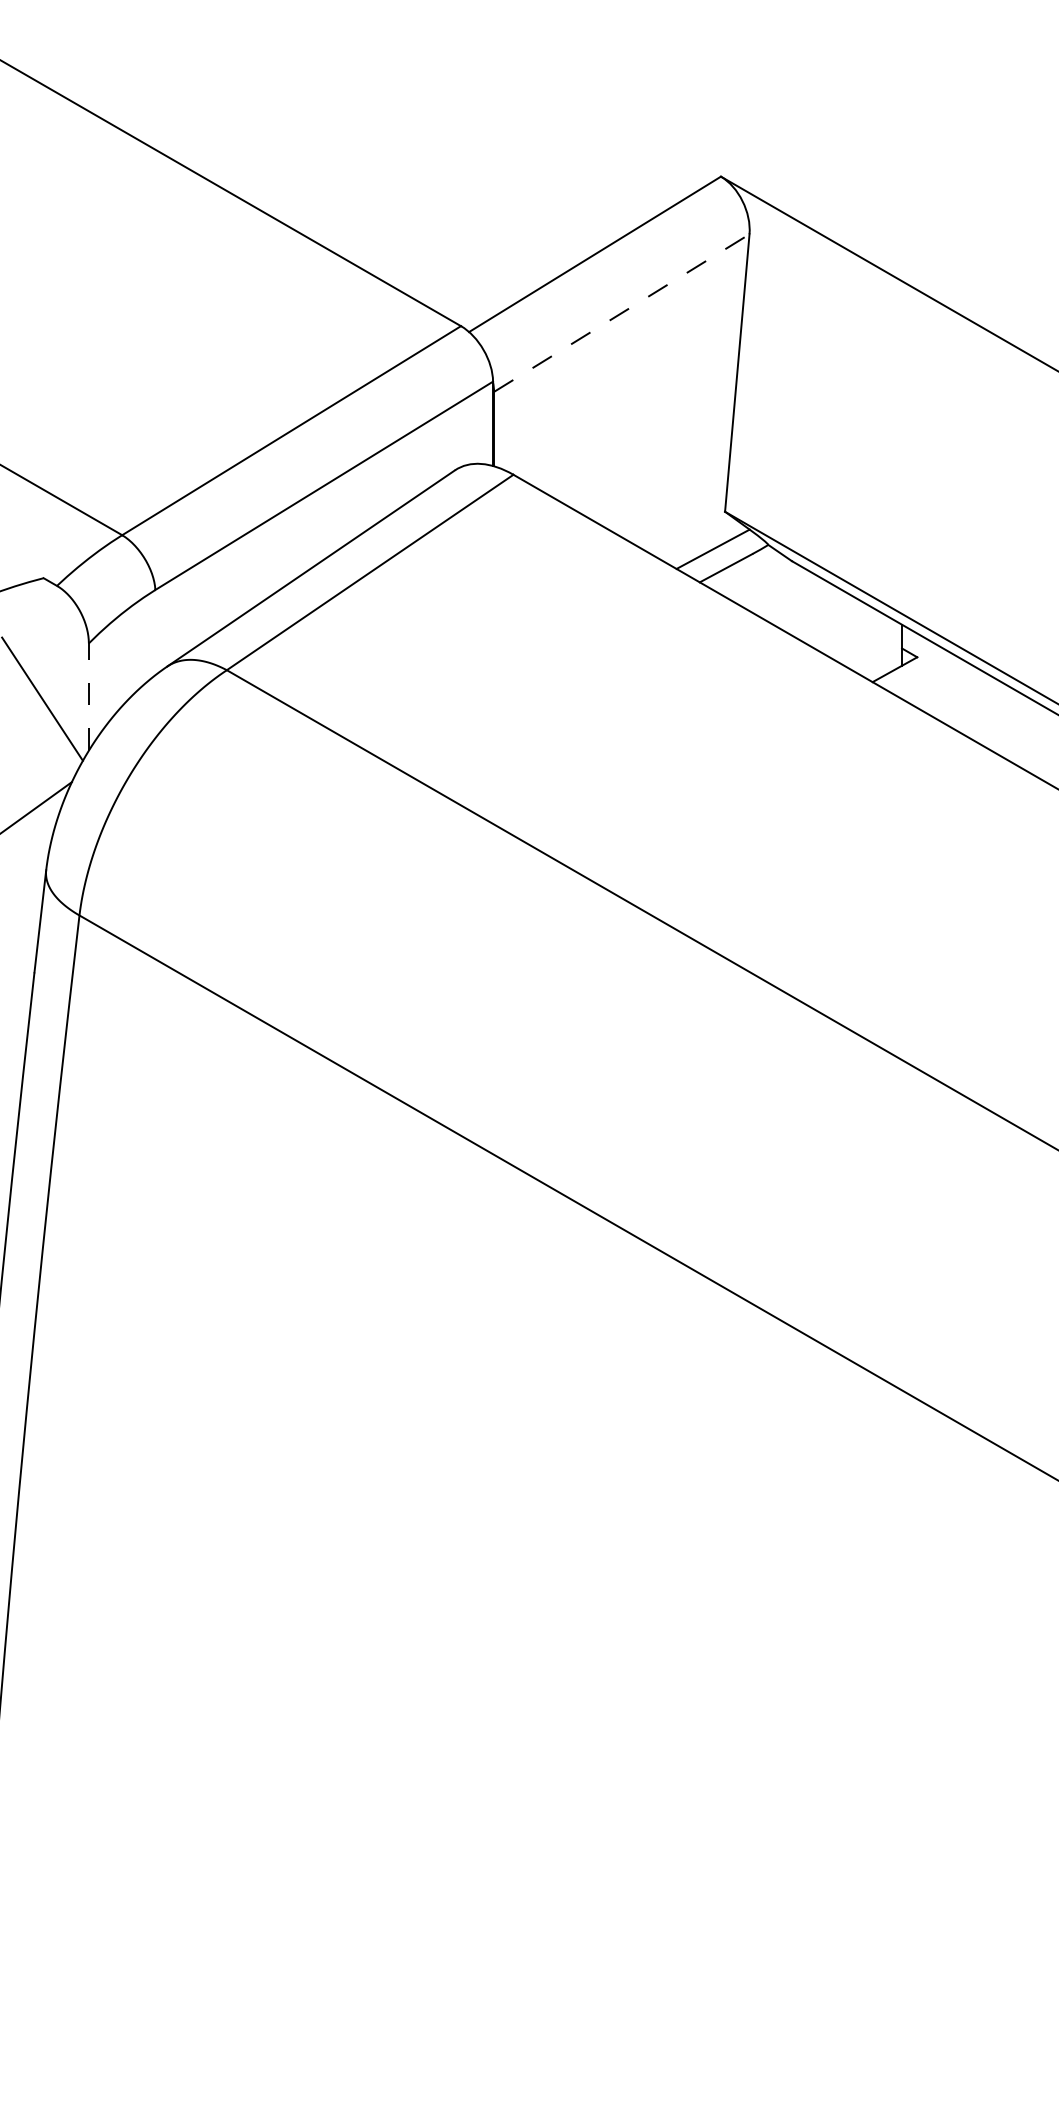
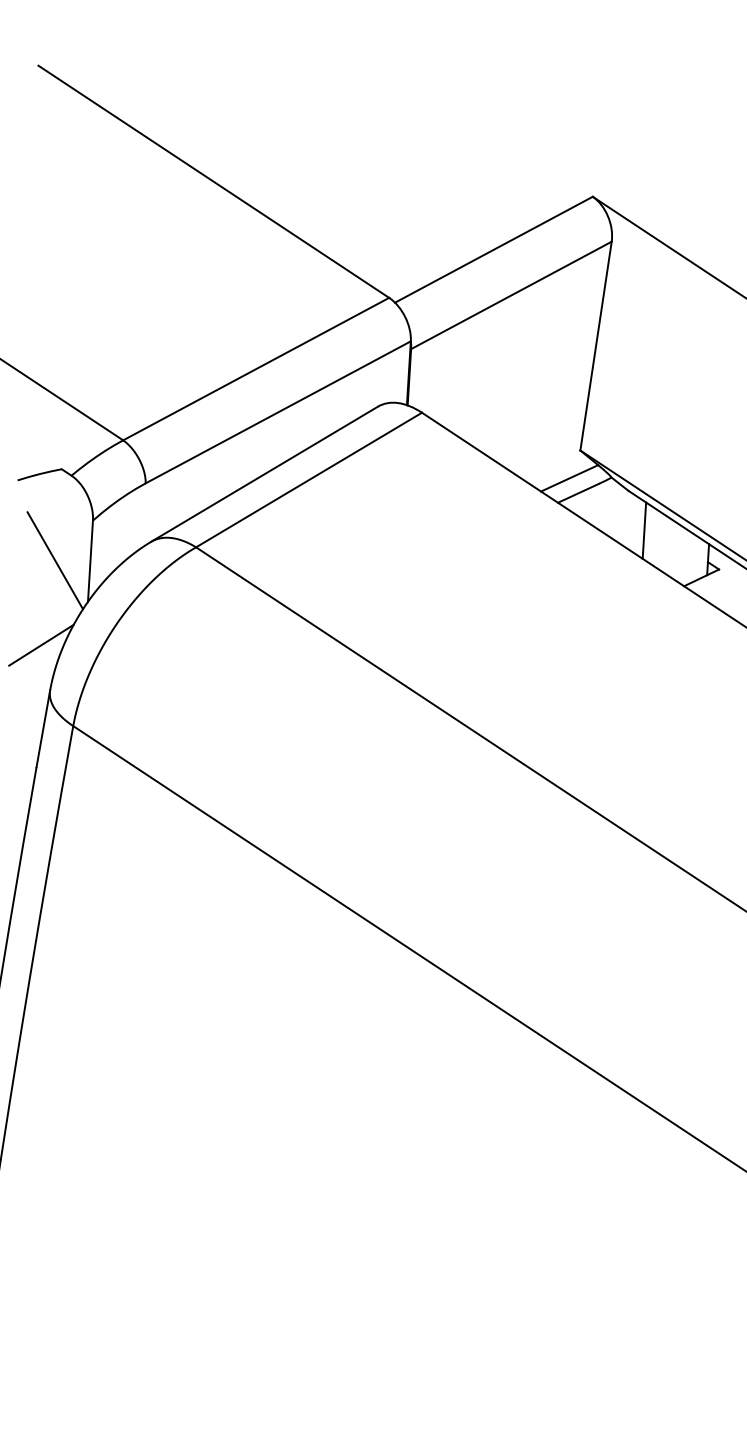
line: (622, 312) -> (511, 295), dashed -> solid
line: (815, 611) -> (644, 530), added
line: (88, 697) -> (90, 561), dashed -> solid

